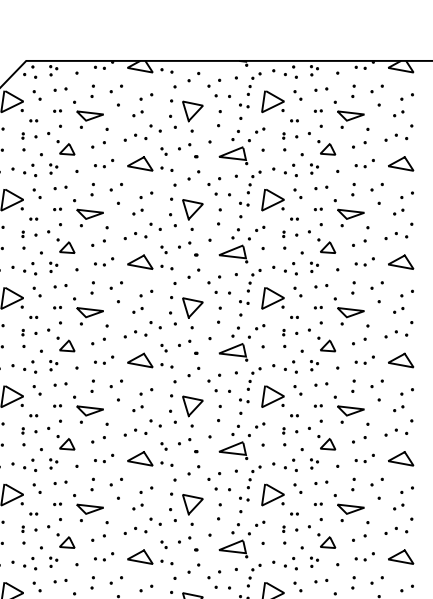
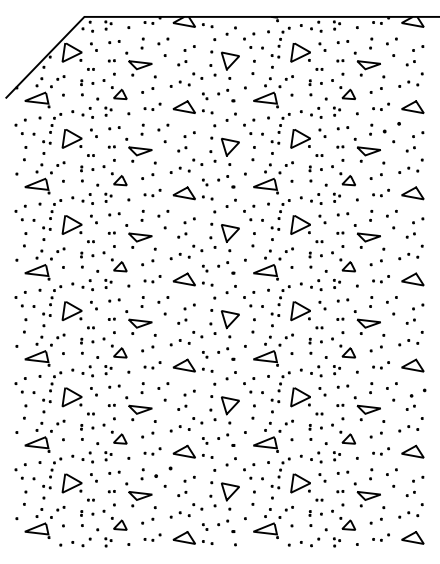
part: (376, 187) -> (391, 127), size x1.6
part: (407, 489) -> (418, 392), size x1.4
part: (116, 579) -> (163, 471), size x1.6

